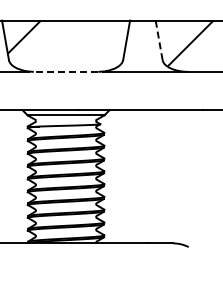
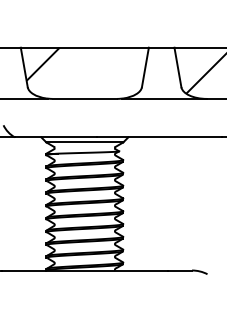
line: (158, 40) -> (177, 67), dashed -> solid
line: (65, 71) -> (84, 98), dashed -> solid

